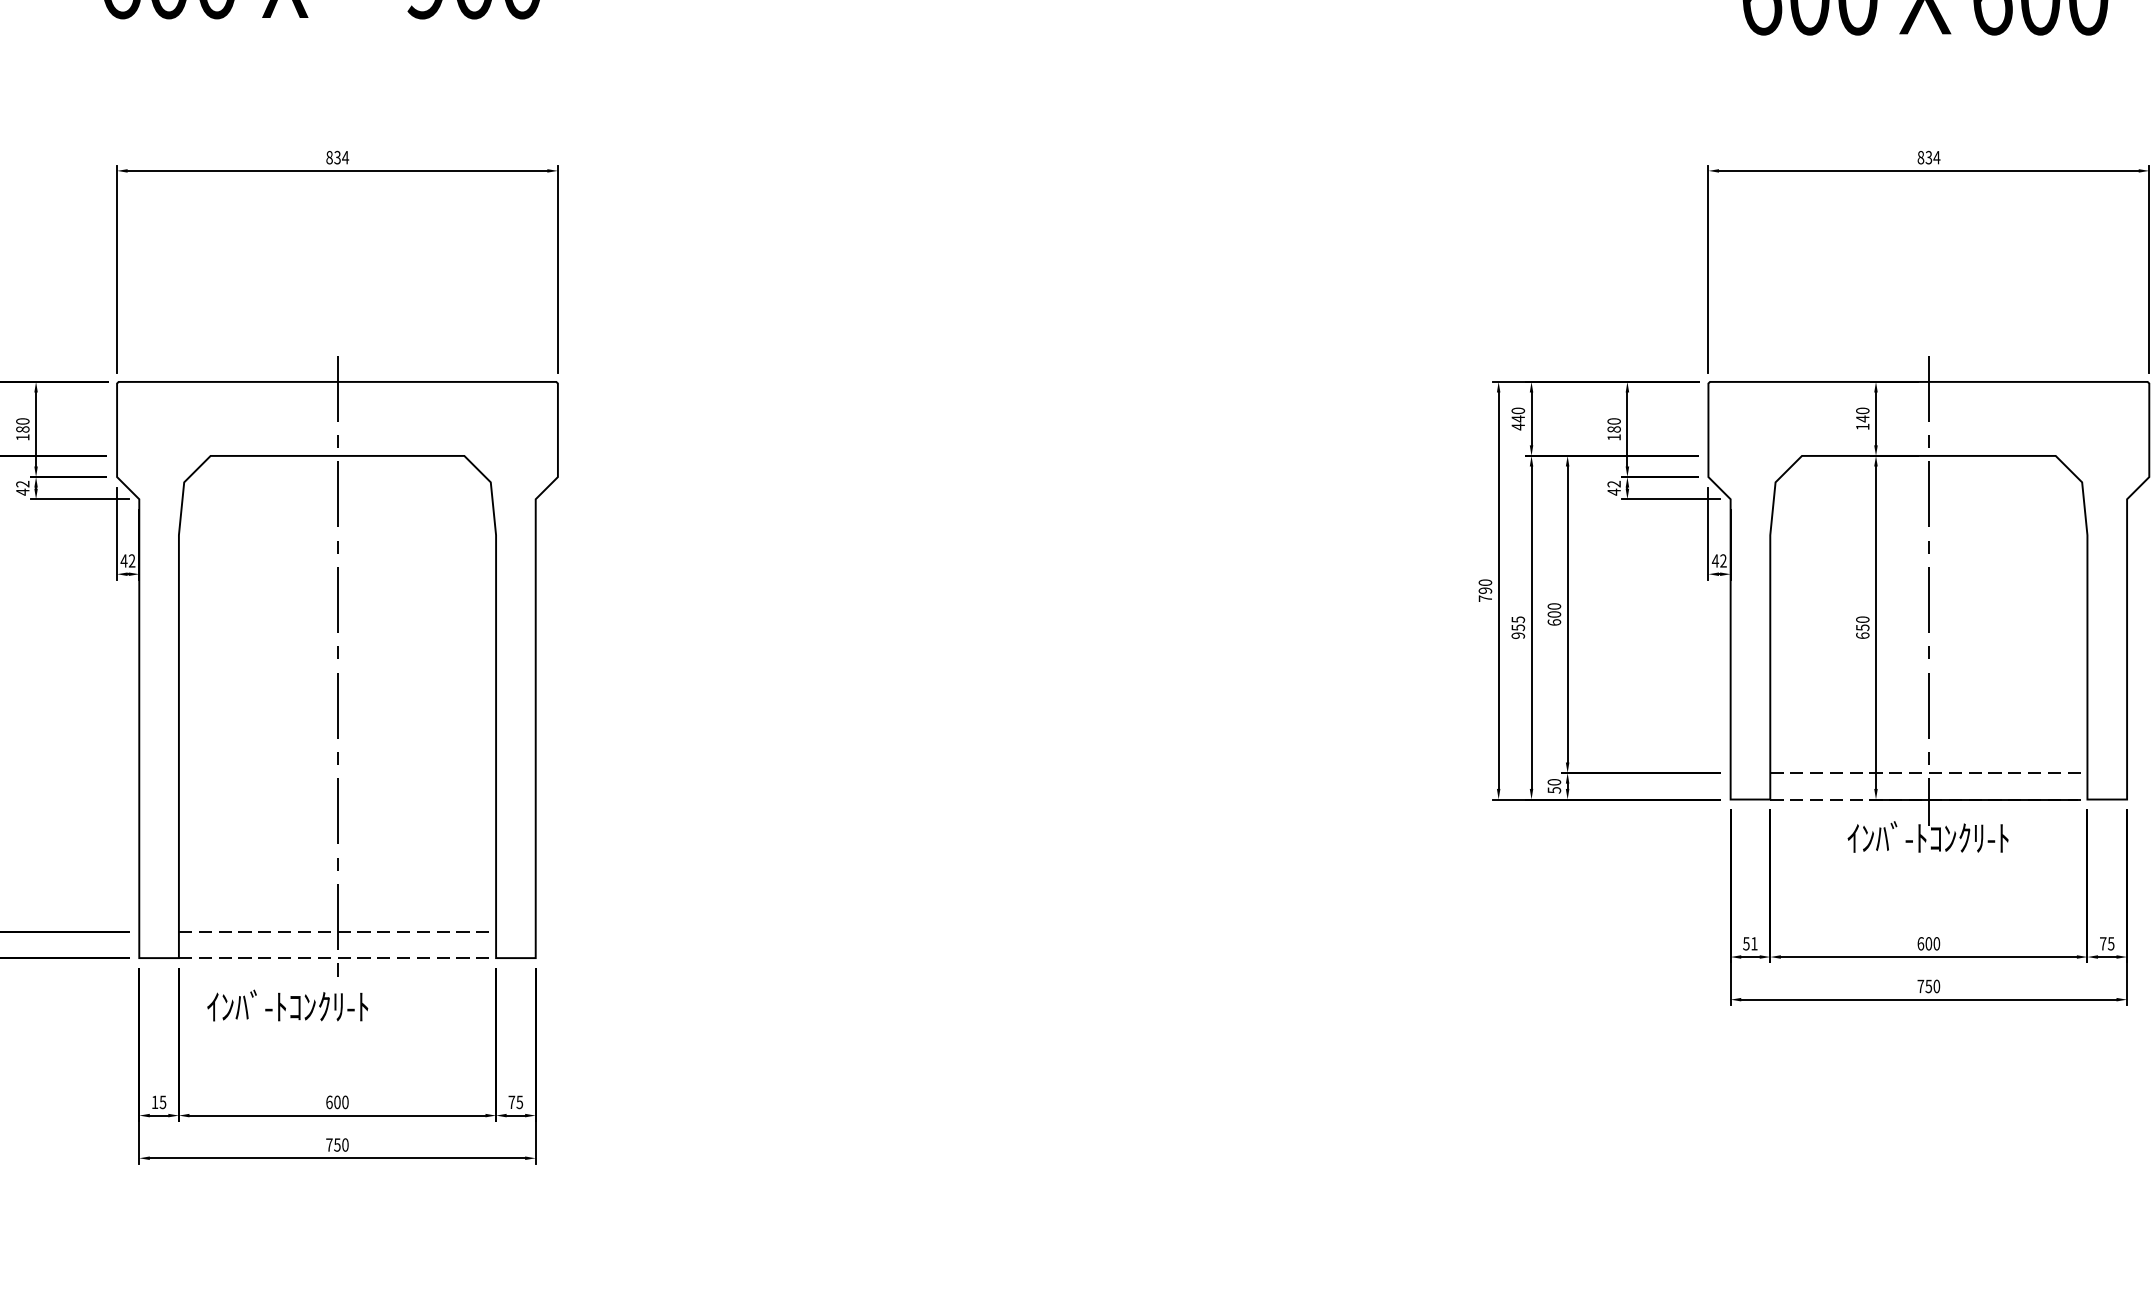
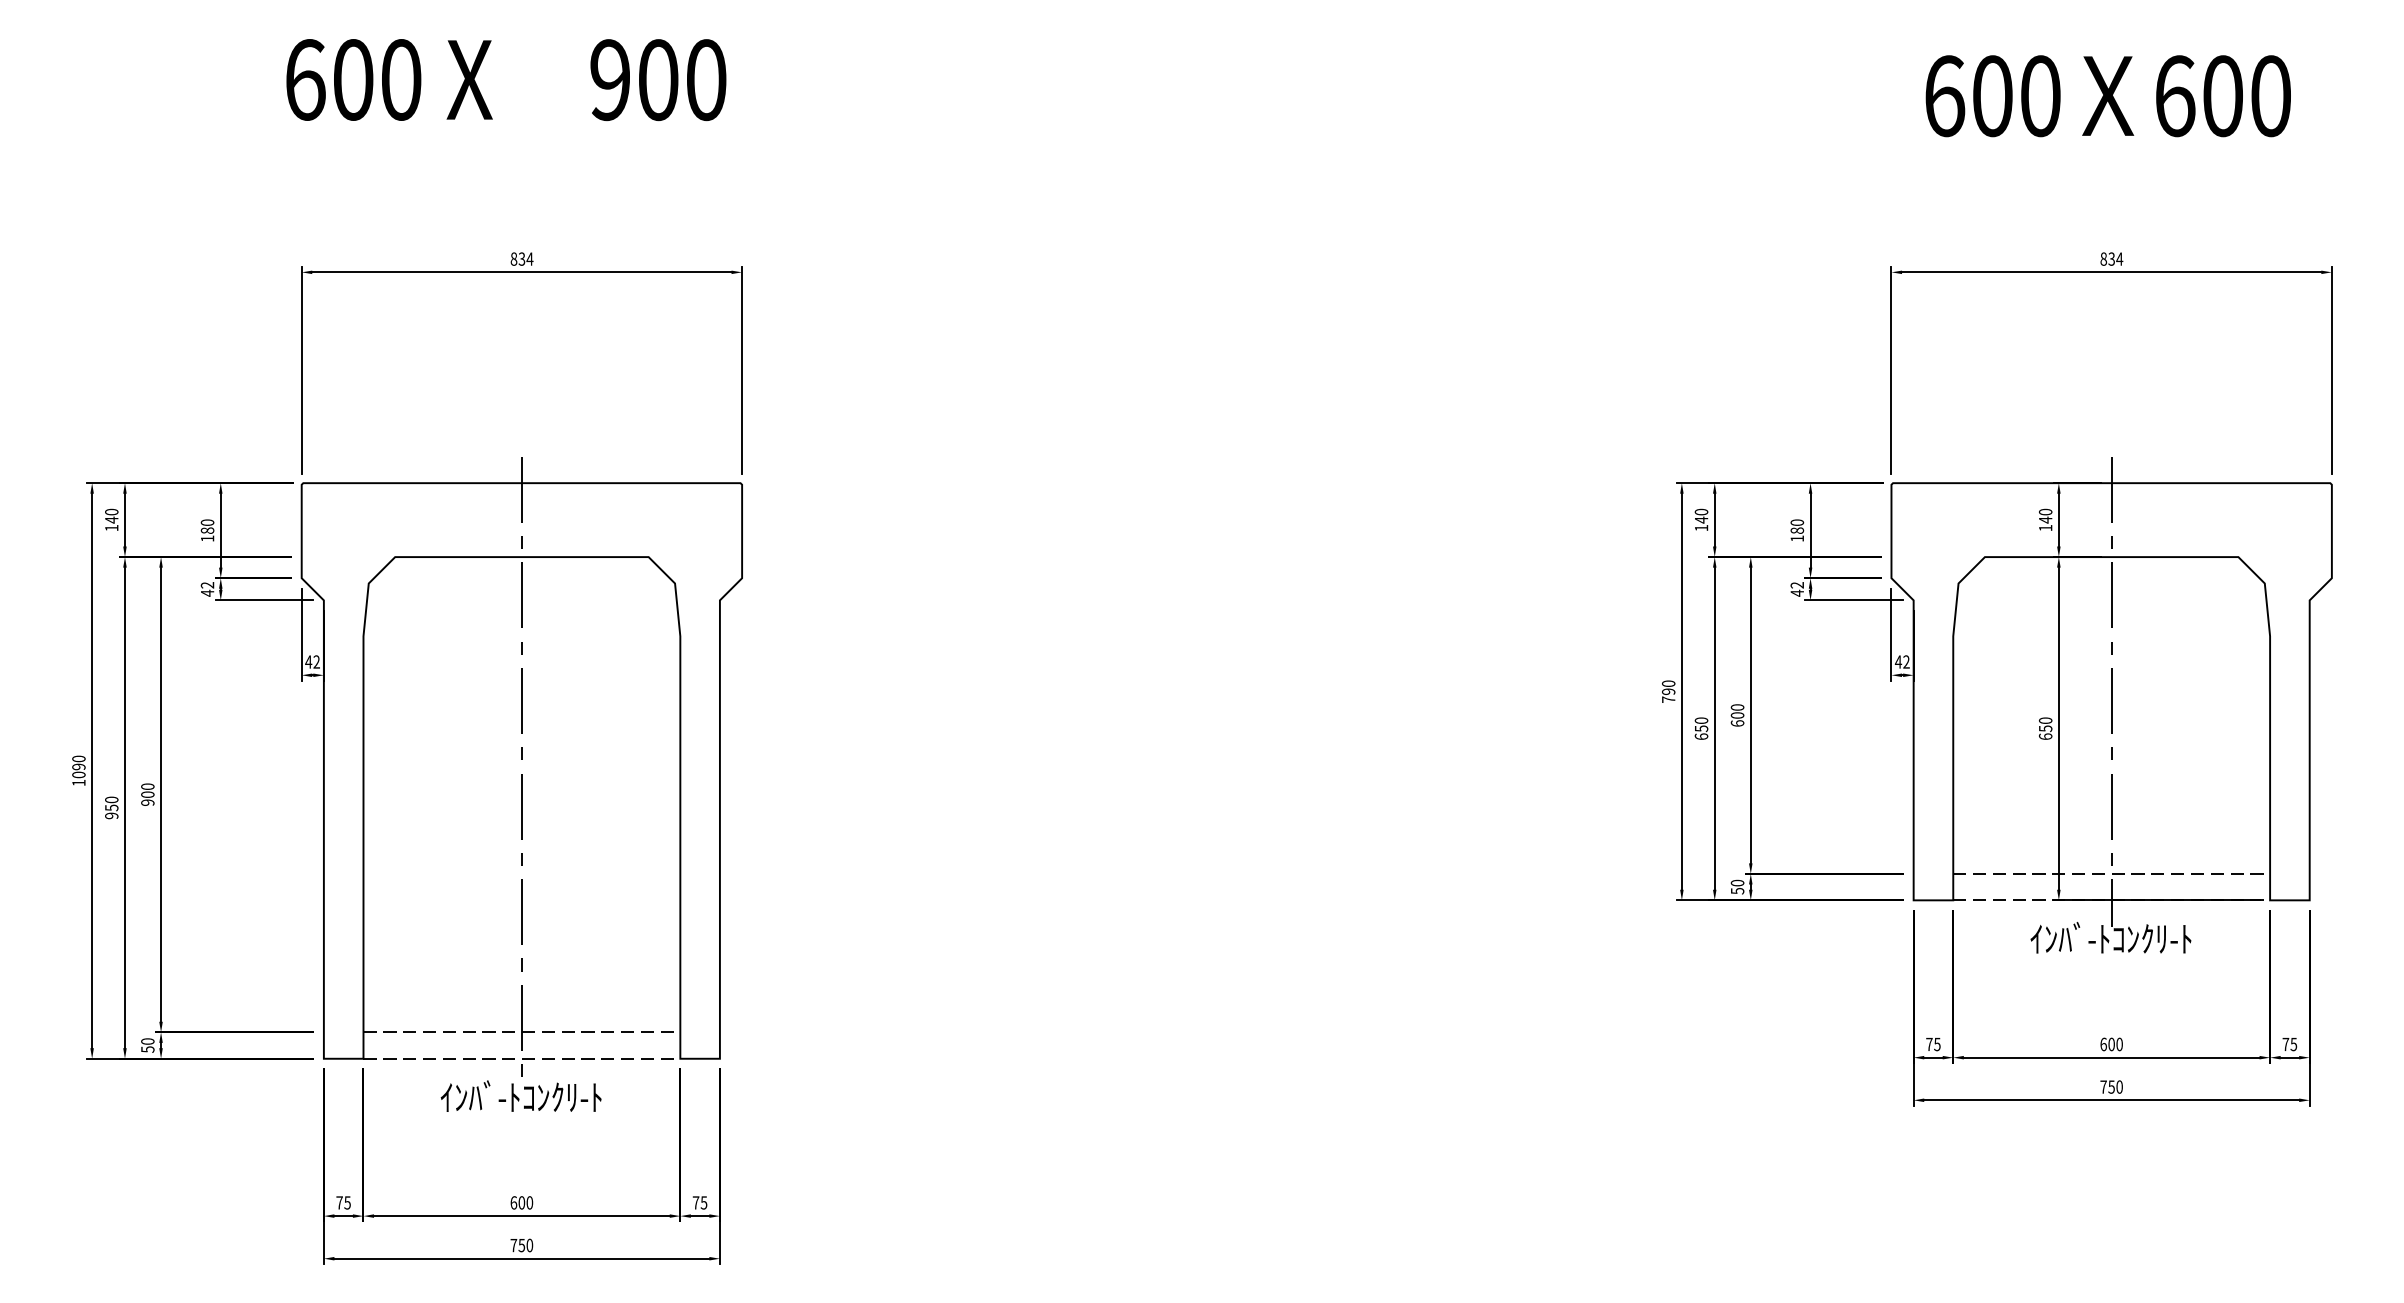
text: (1518, 426) -> (1701, 527), 440 -> 140
text: (1518, 627) -> (1701, 728), 955 -> 650
text: (1750, 943) -> (1933, 1044), 51 -> 75
text: (287, 1004) -> (520, 1095), moved
text: (154, 1101) -> (339, 1202), 15 -> 75

